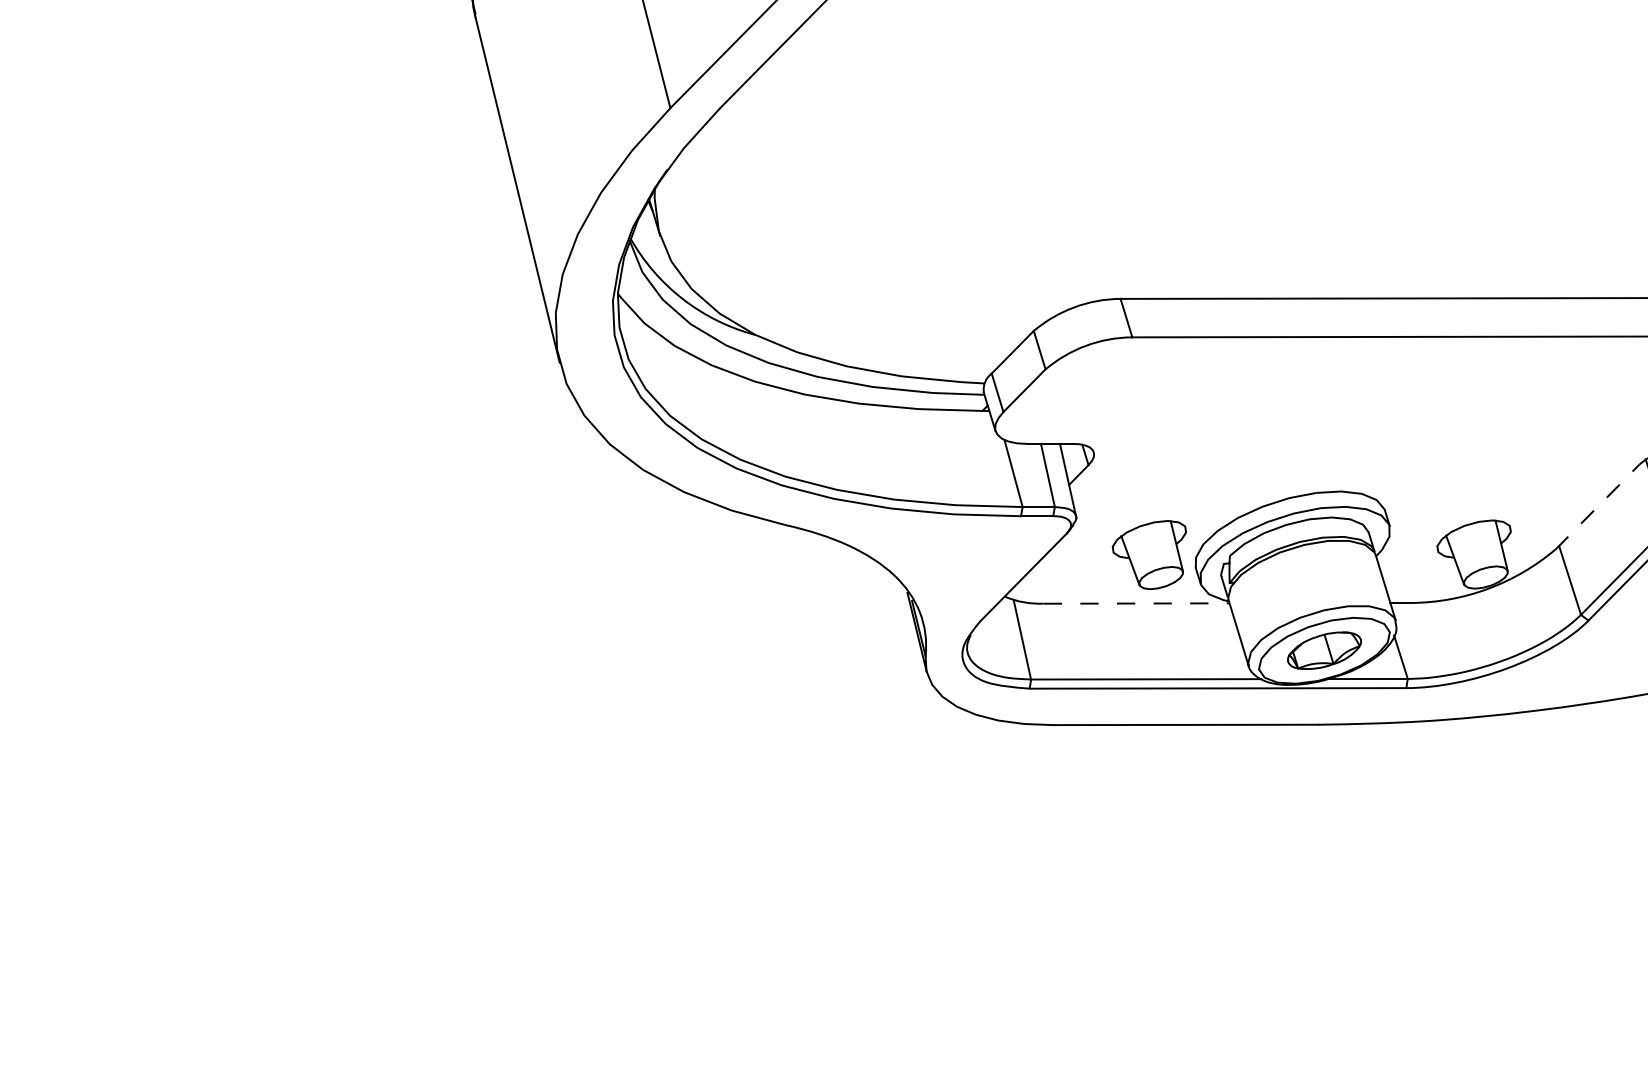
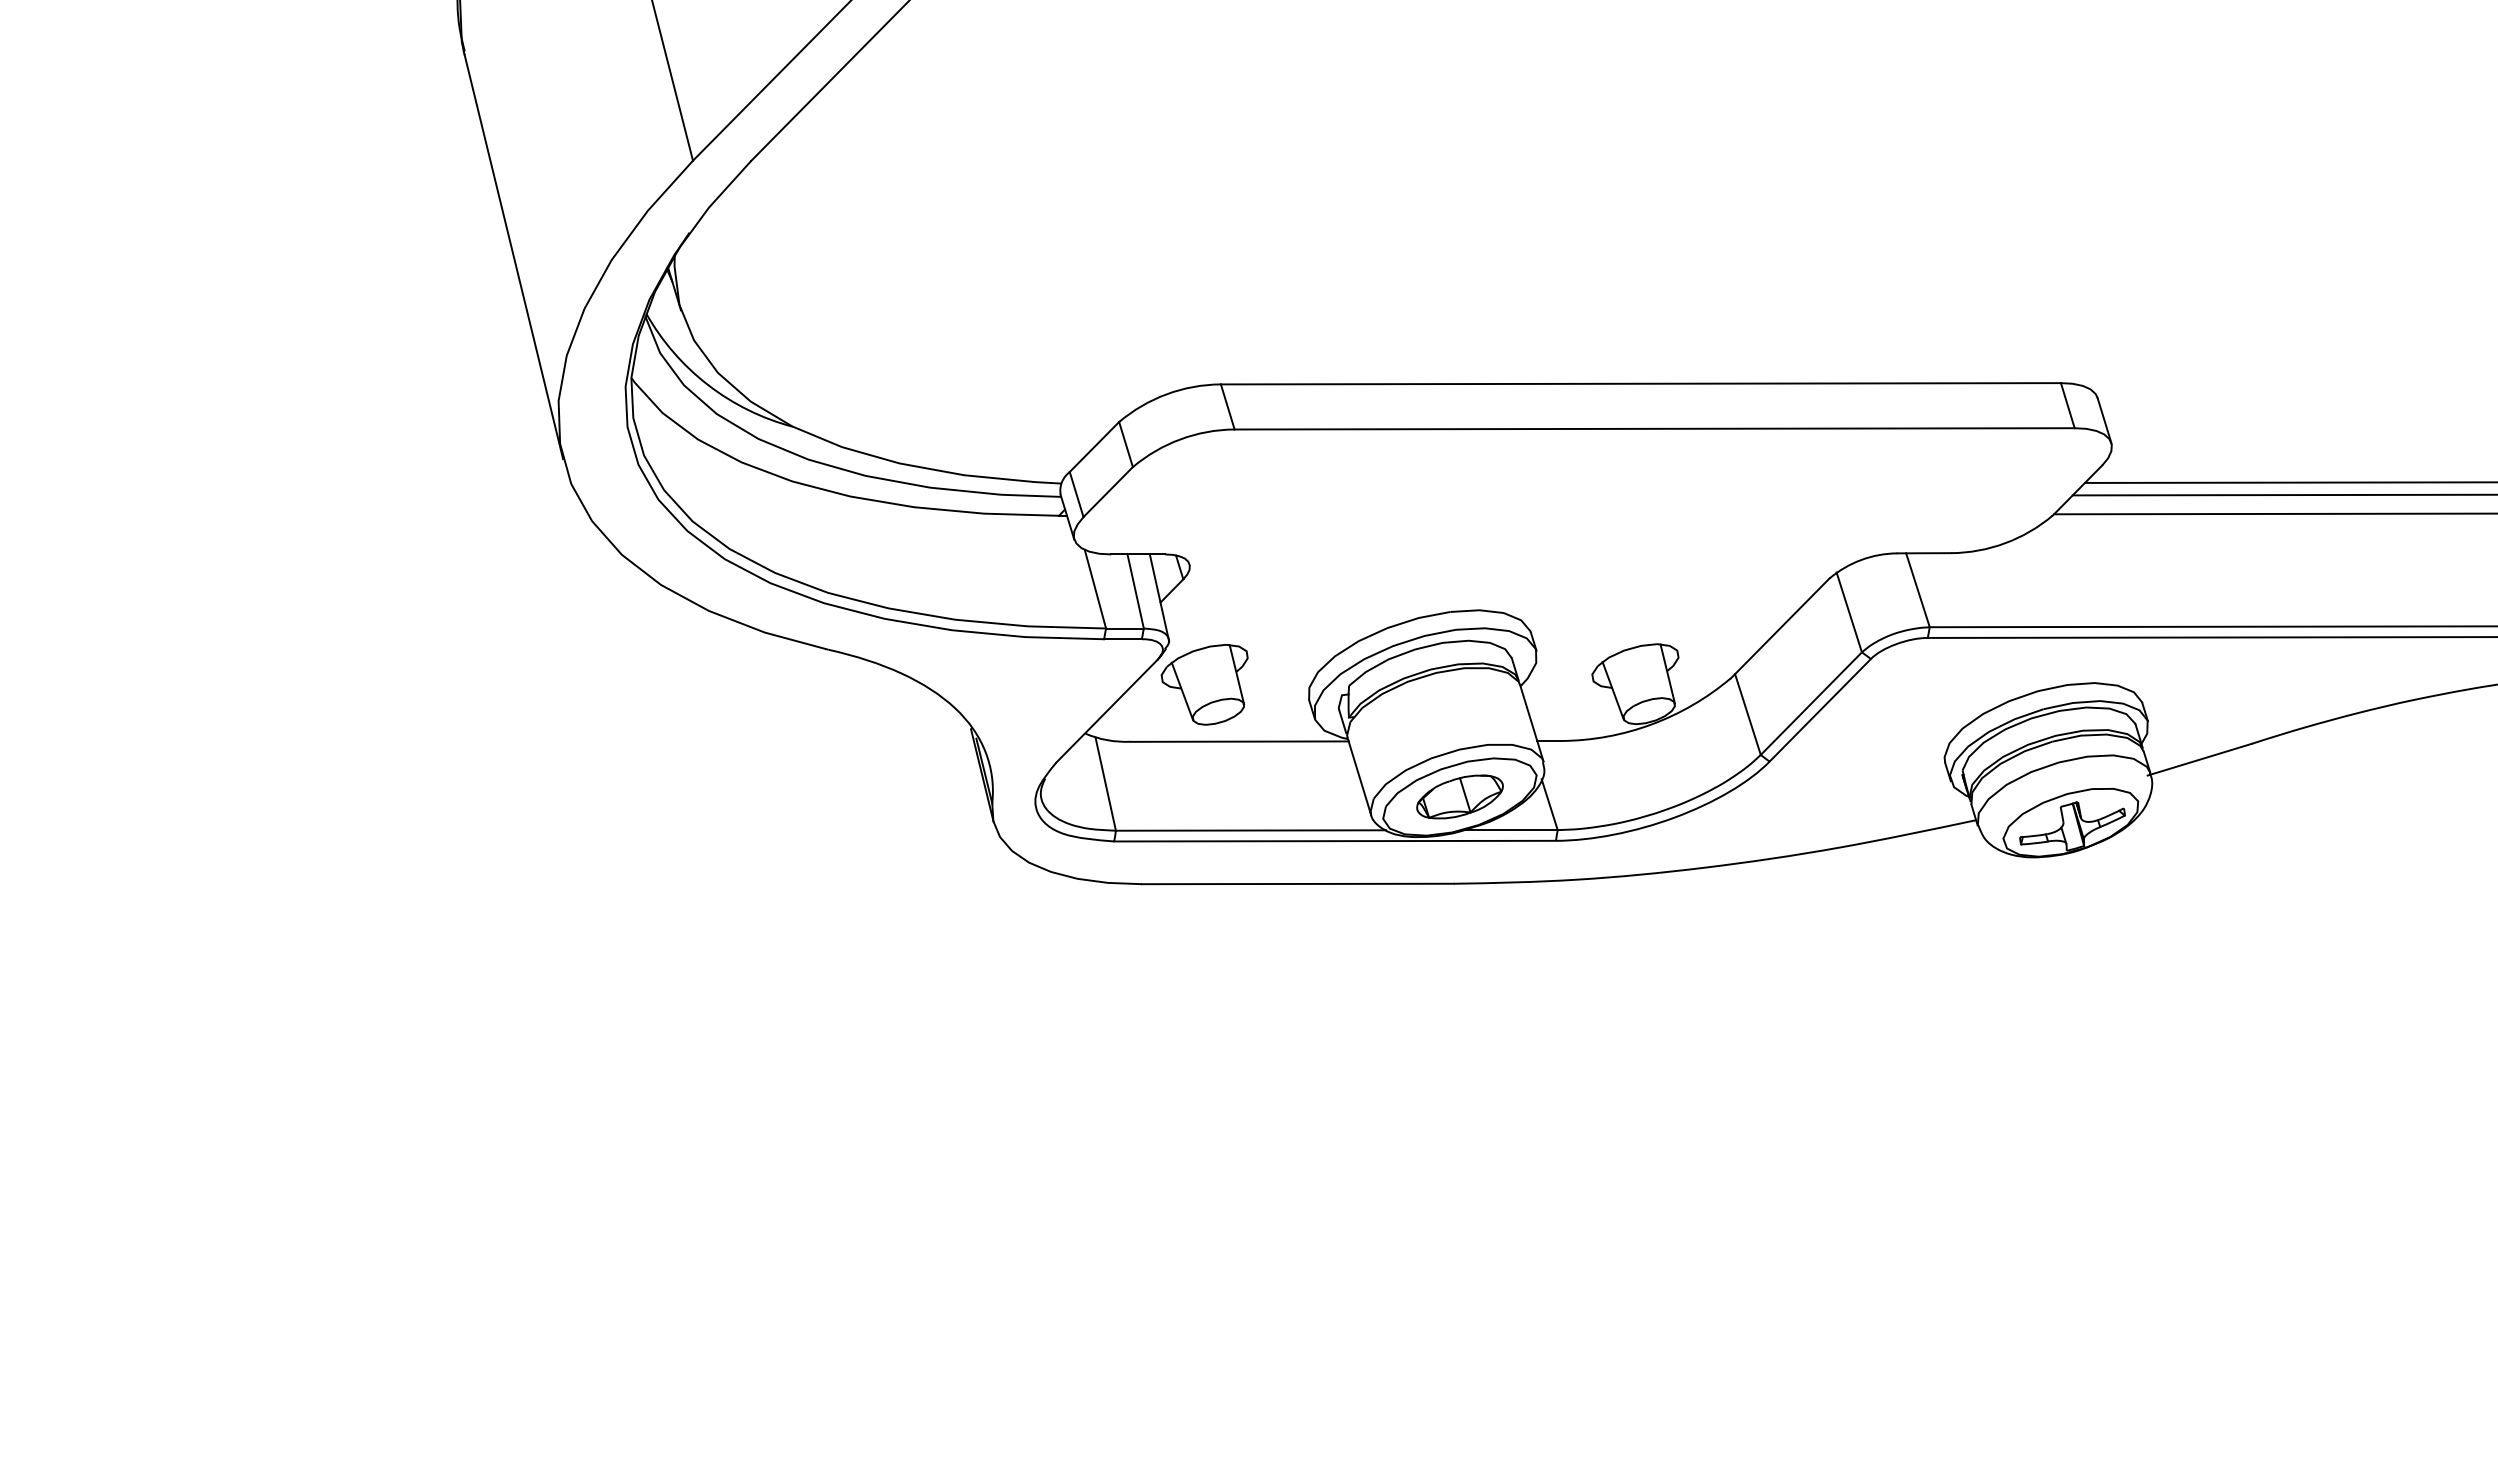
line: (1597, 507) -> (1780, 628), dashed -> solid
part: (1149, 554) -> (1204, 684), moved
line: (1137, 603) -> (1240, 741), dashed -> solid

